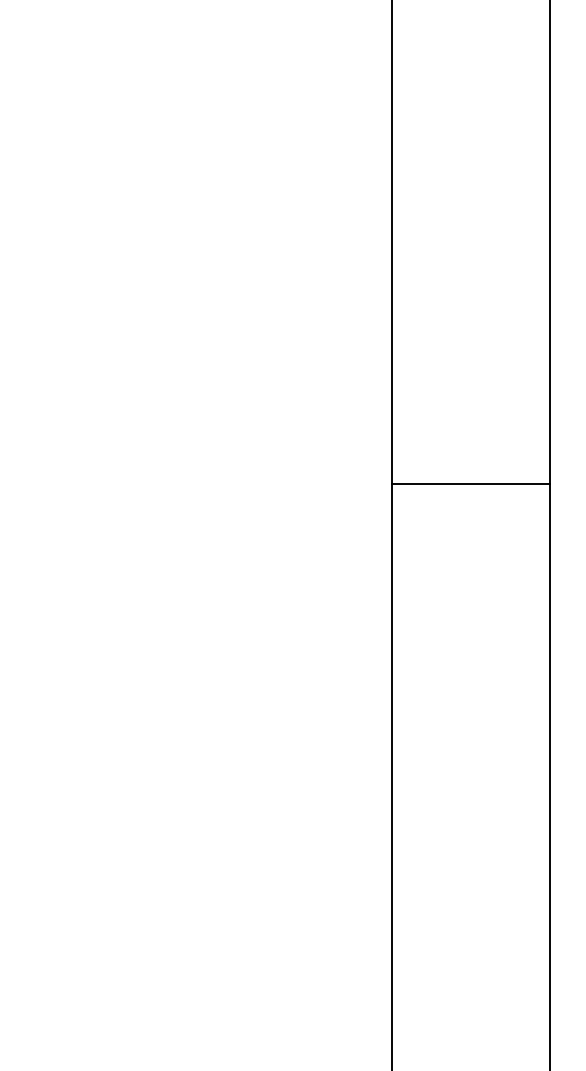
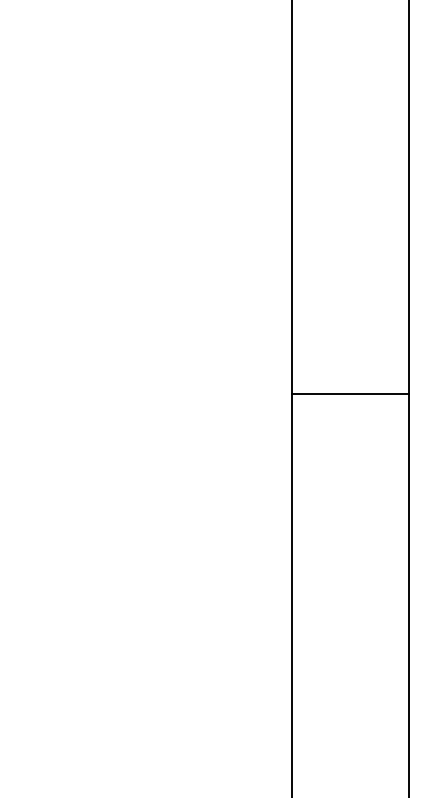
line: (470, 483) -> (350, 393), moved

